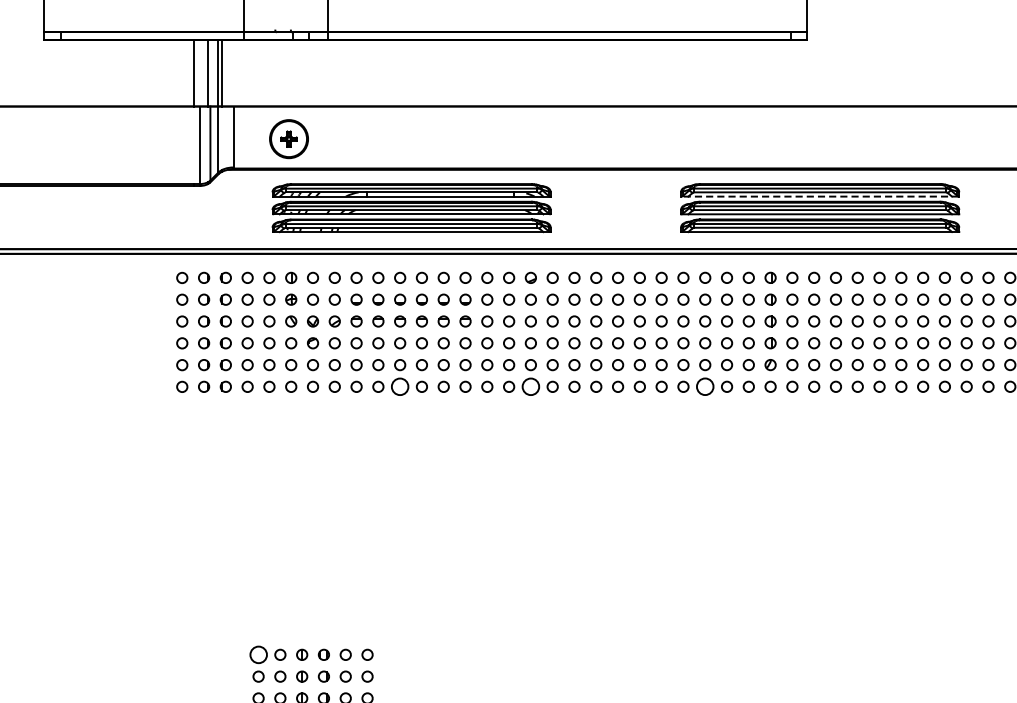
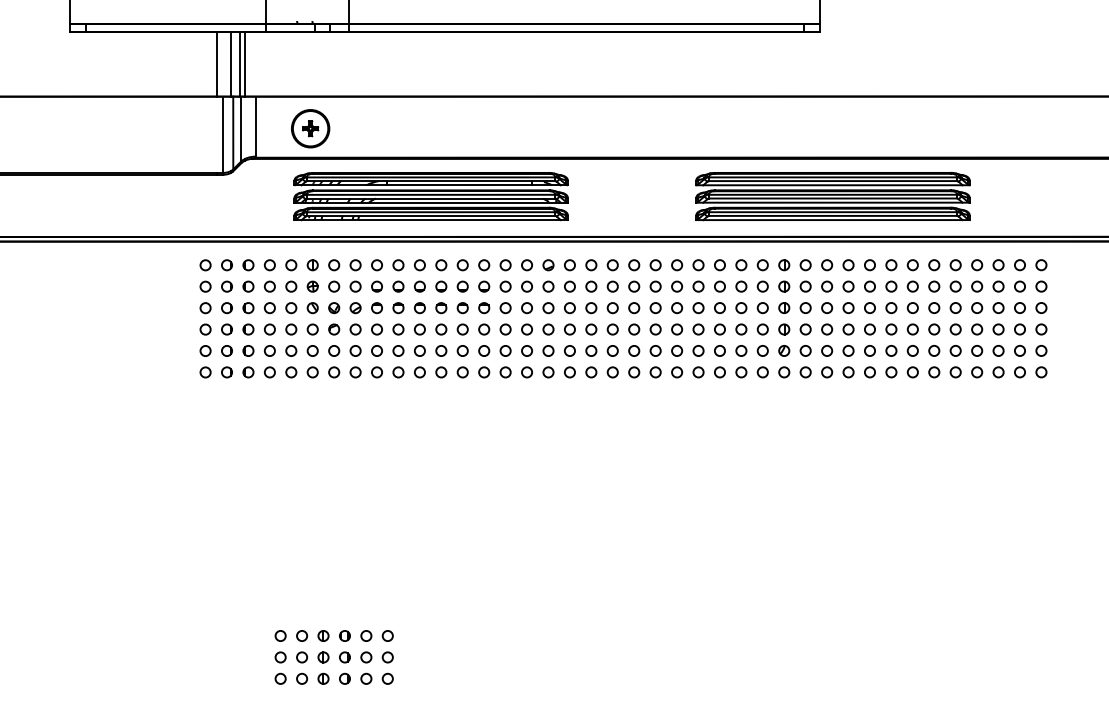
line: (820, 196) -> (833, 185), dashed -> solid
circle: (399, 386) -> (419, 372), size x0.62
circle: (530, 386) -> (548, 372), size x0.62
circle: (704, 386) -> (719, 372), size x0.62
circle: (258, 654) -> (280, 635), size x0.62

